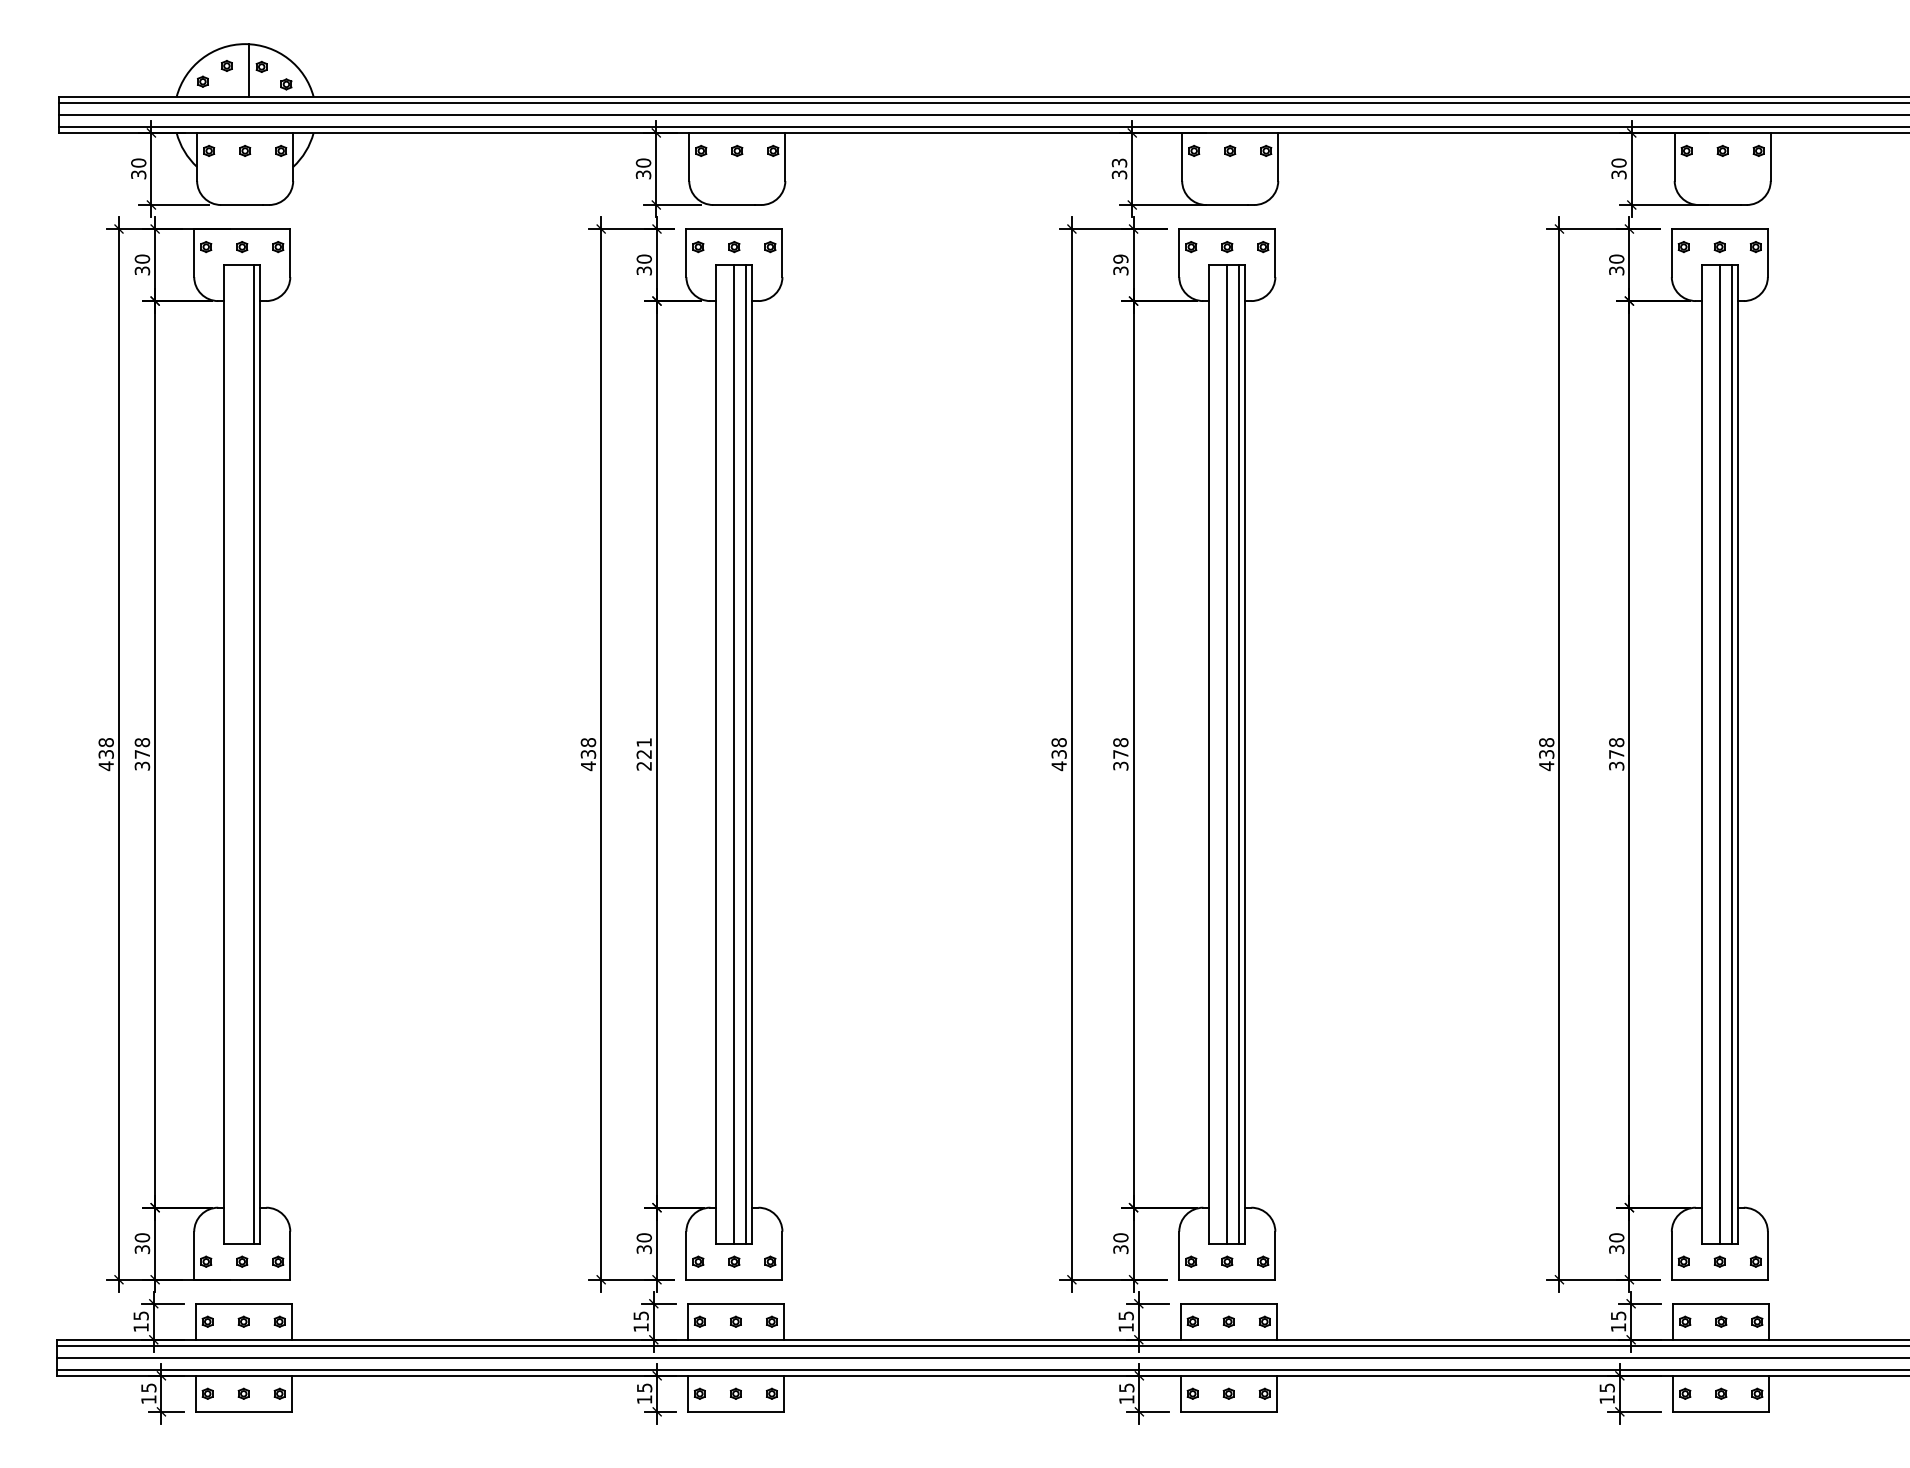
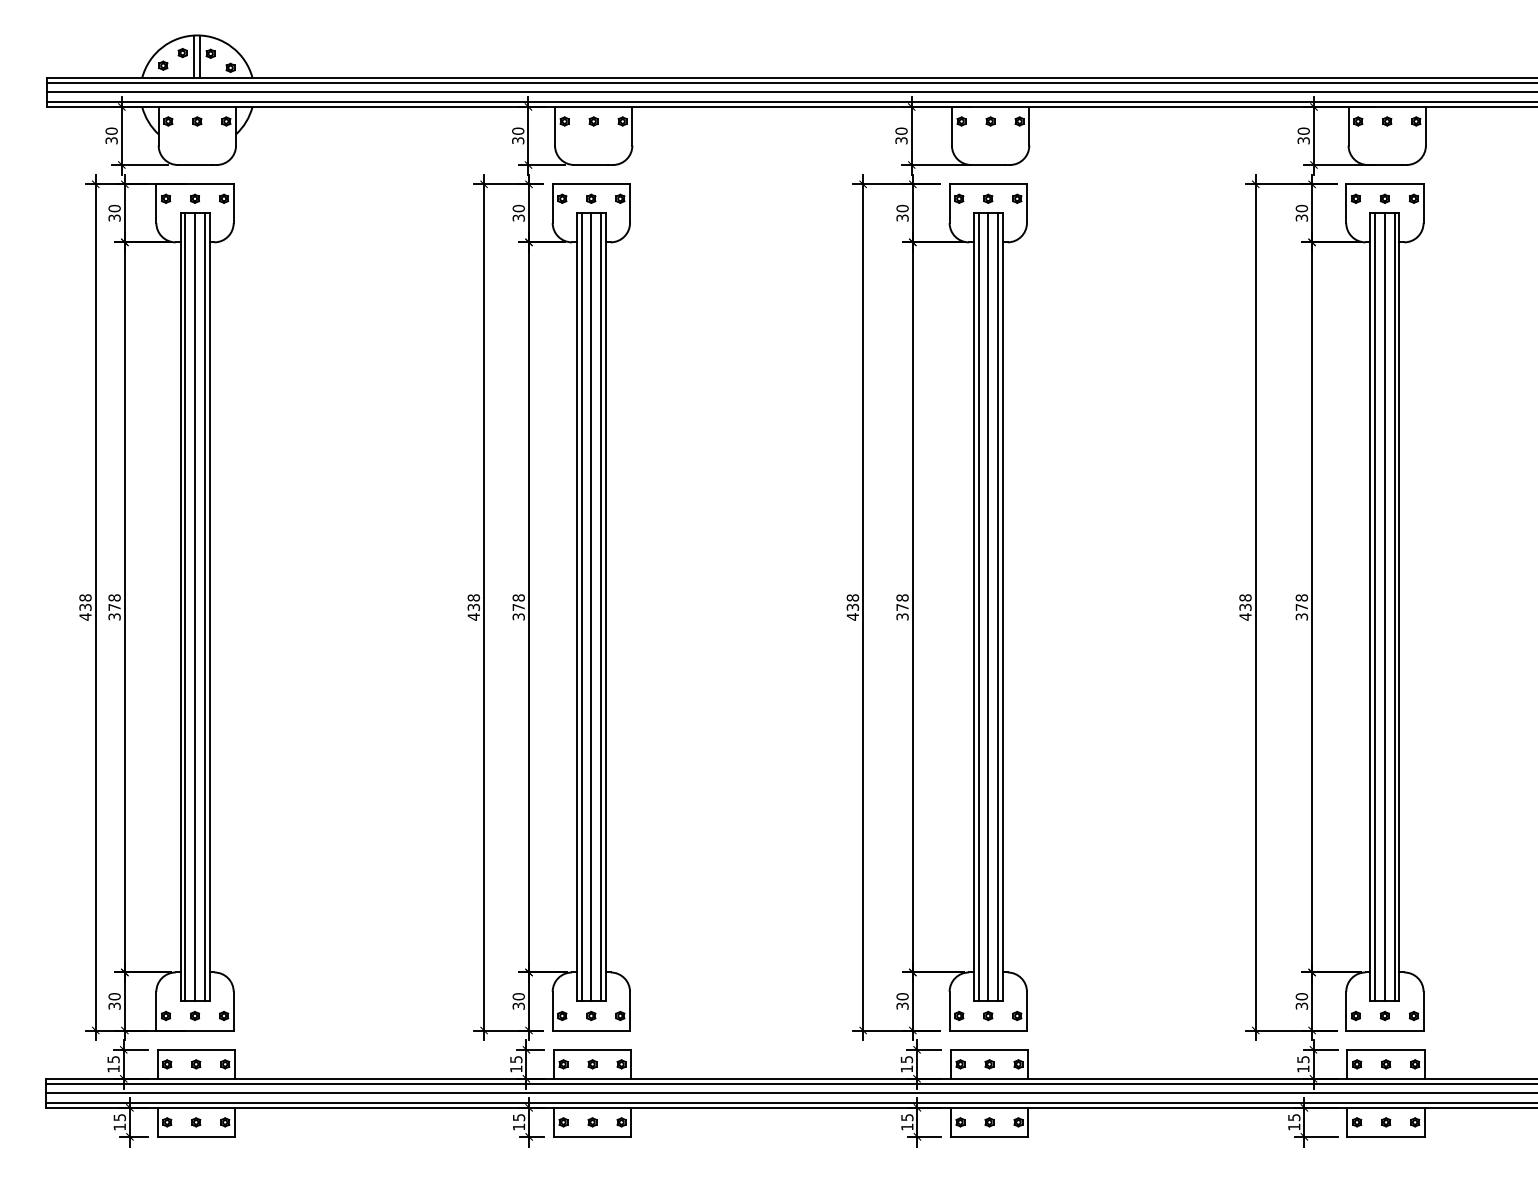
line: (241, 70) -> (194, 56), added
text: (1119, 162) -> (901, 130), 33 -> 30
text: (1120, 258) -> (902, 208), 39 -> 30
line: (230, 754) -> (185, 607), added
line: (242, 754) -> (195, 607), added
text: (643, 754) -> (518, 607), 221 -> 378
line: (722, 754) -> (581, 607), added
line: (1215, 754) -> (978, 607), added
line: (1707, 754) -> (1374, 607), added

